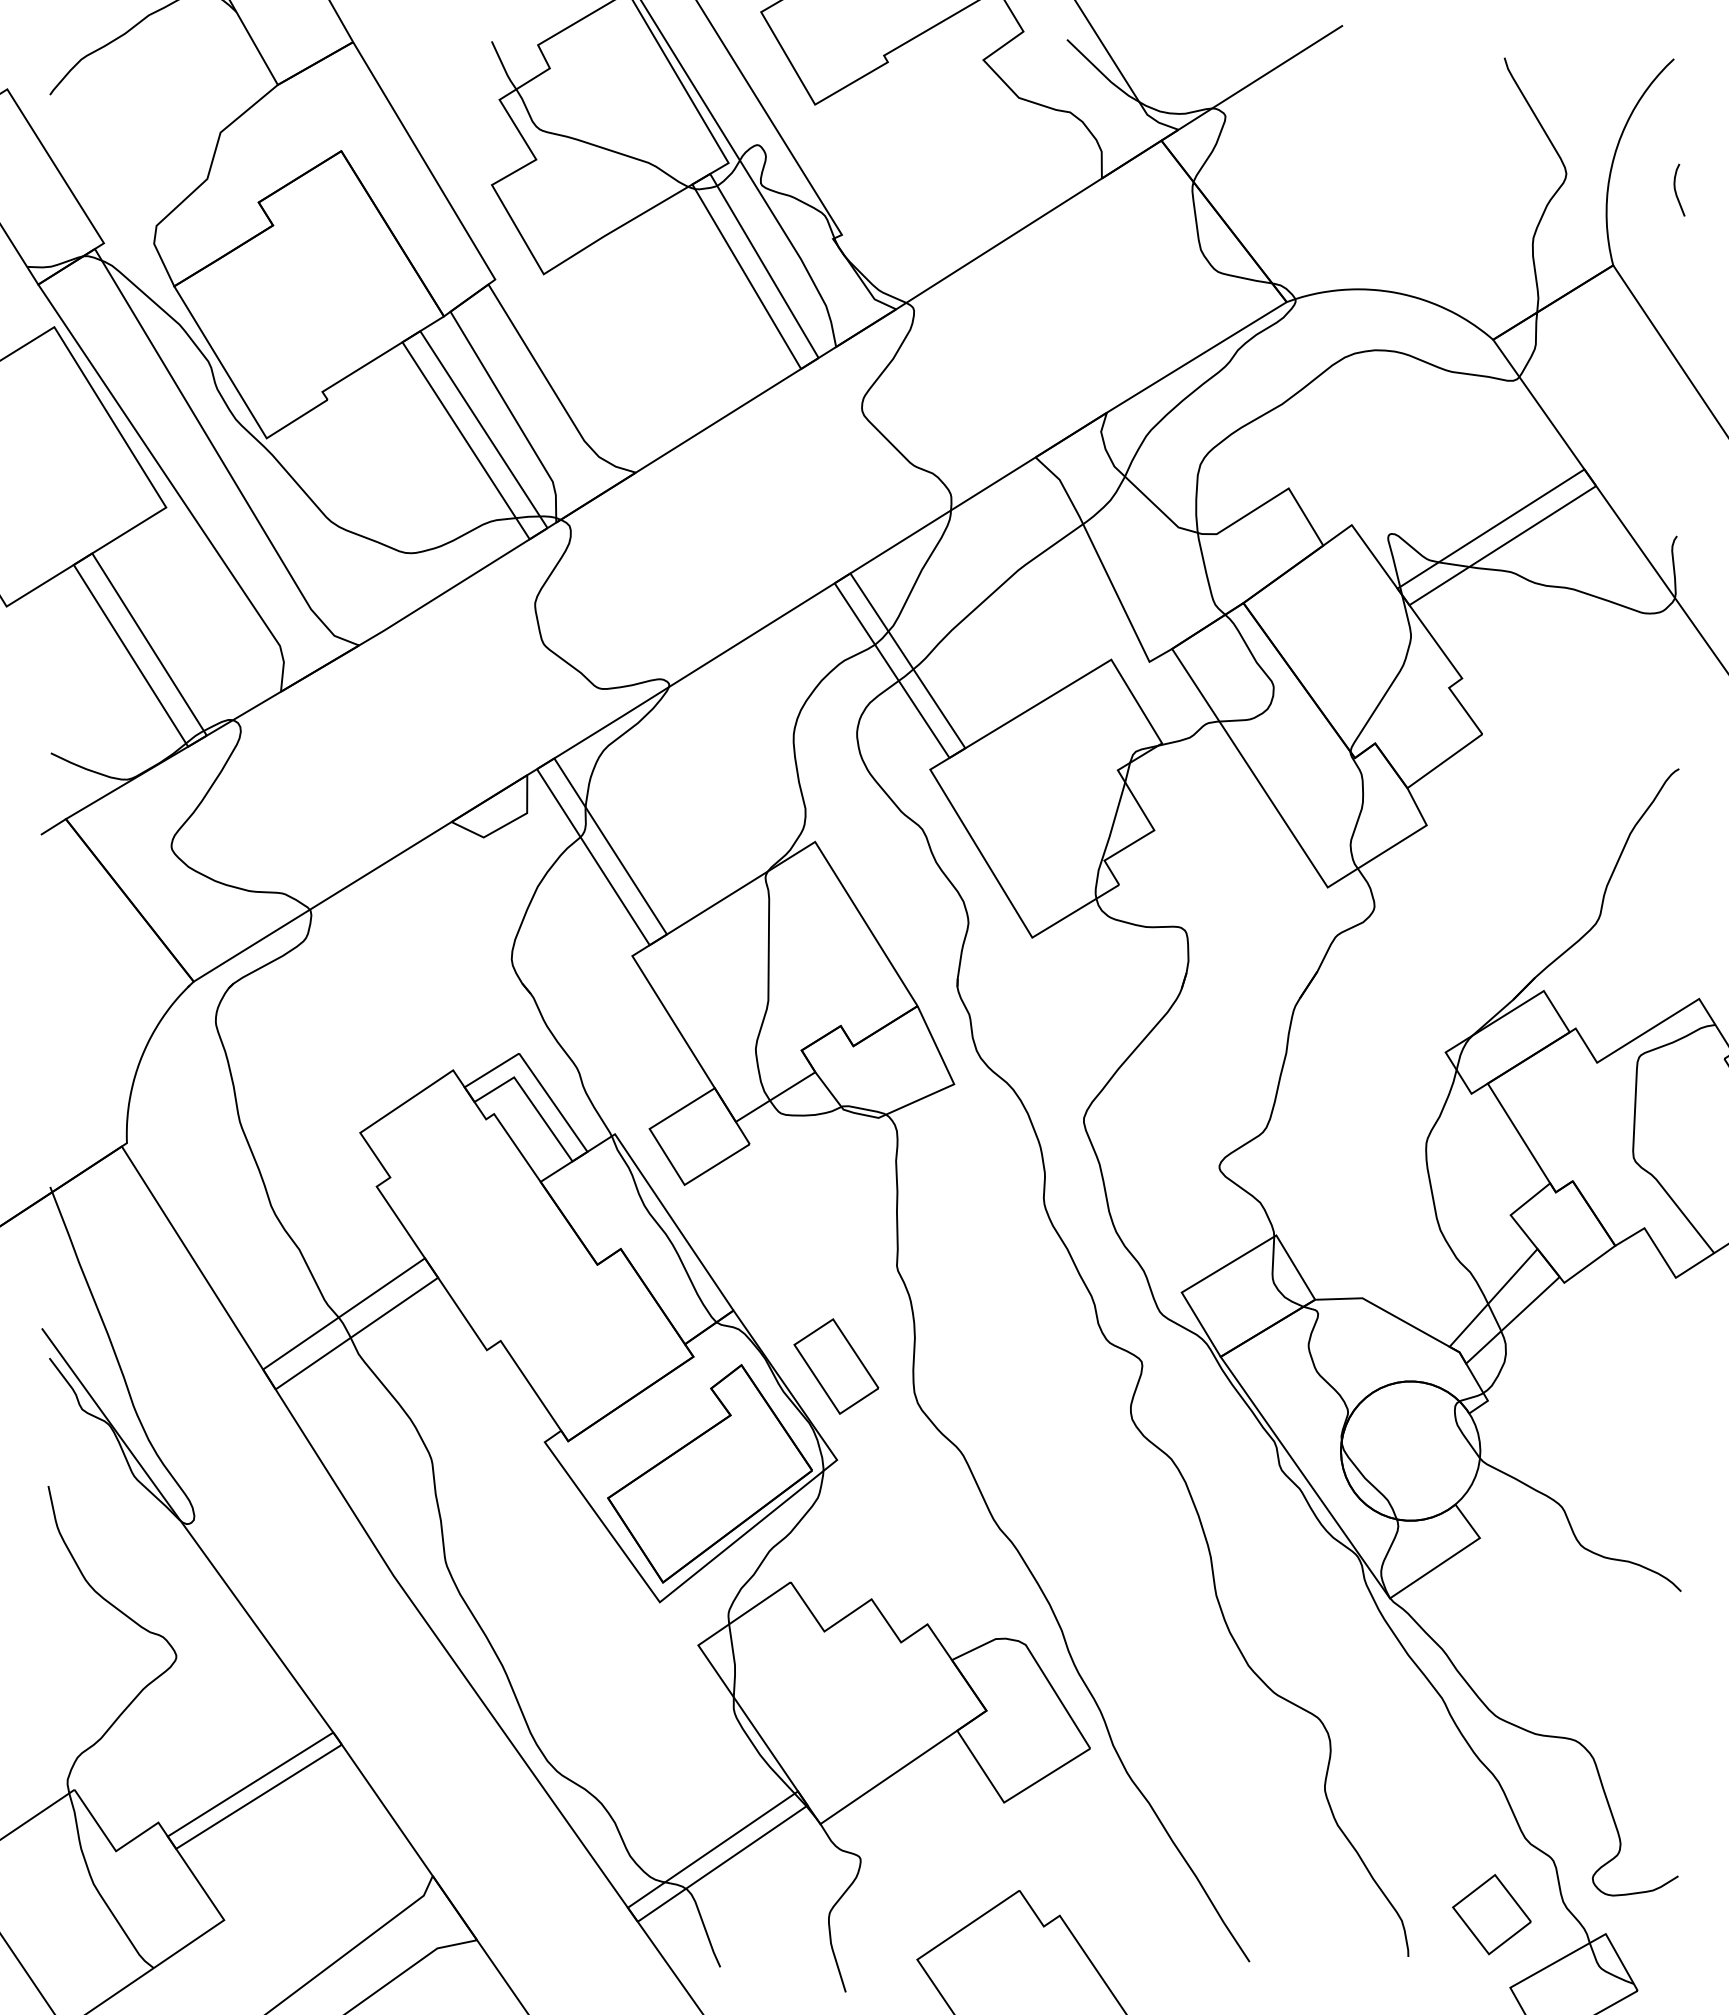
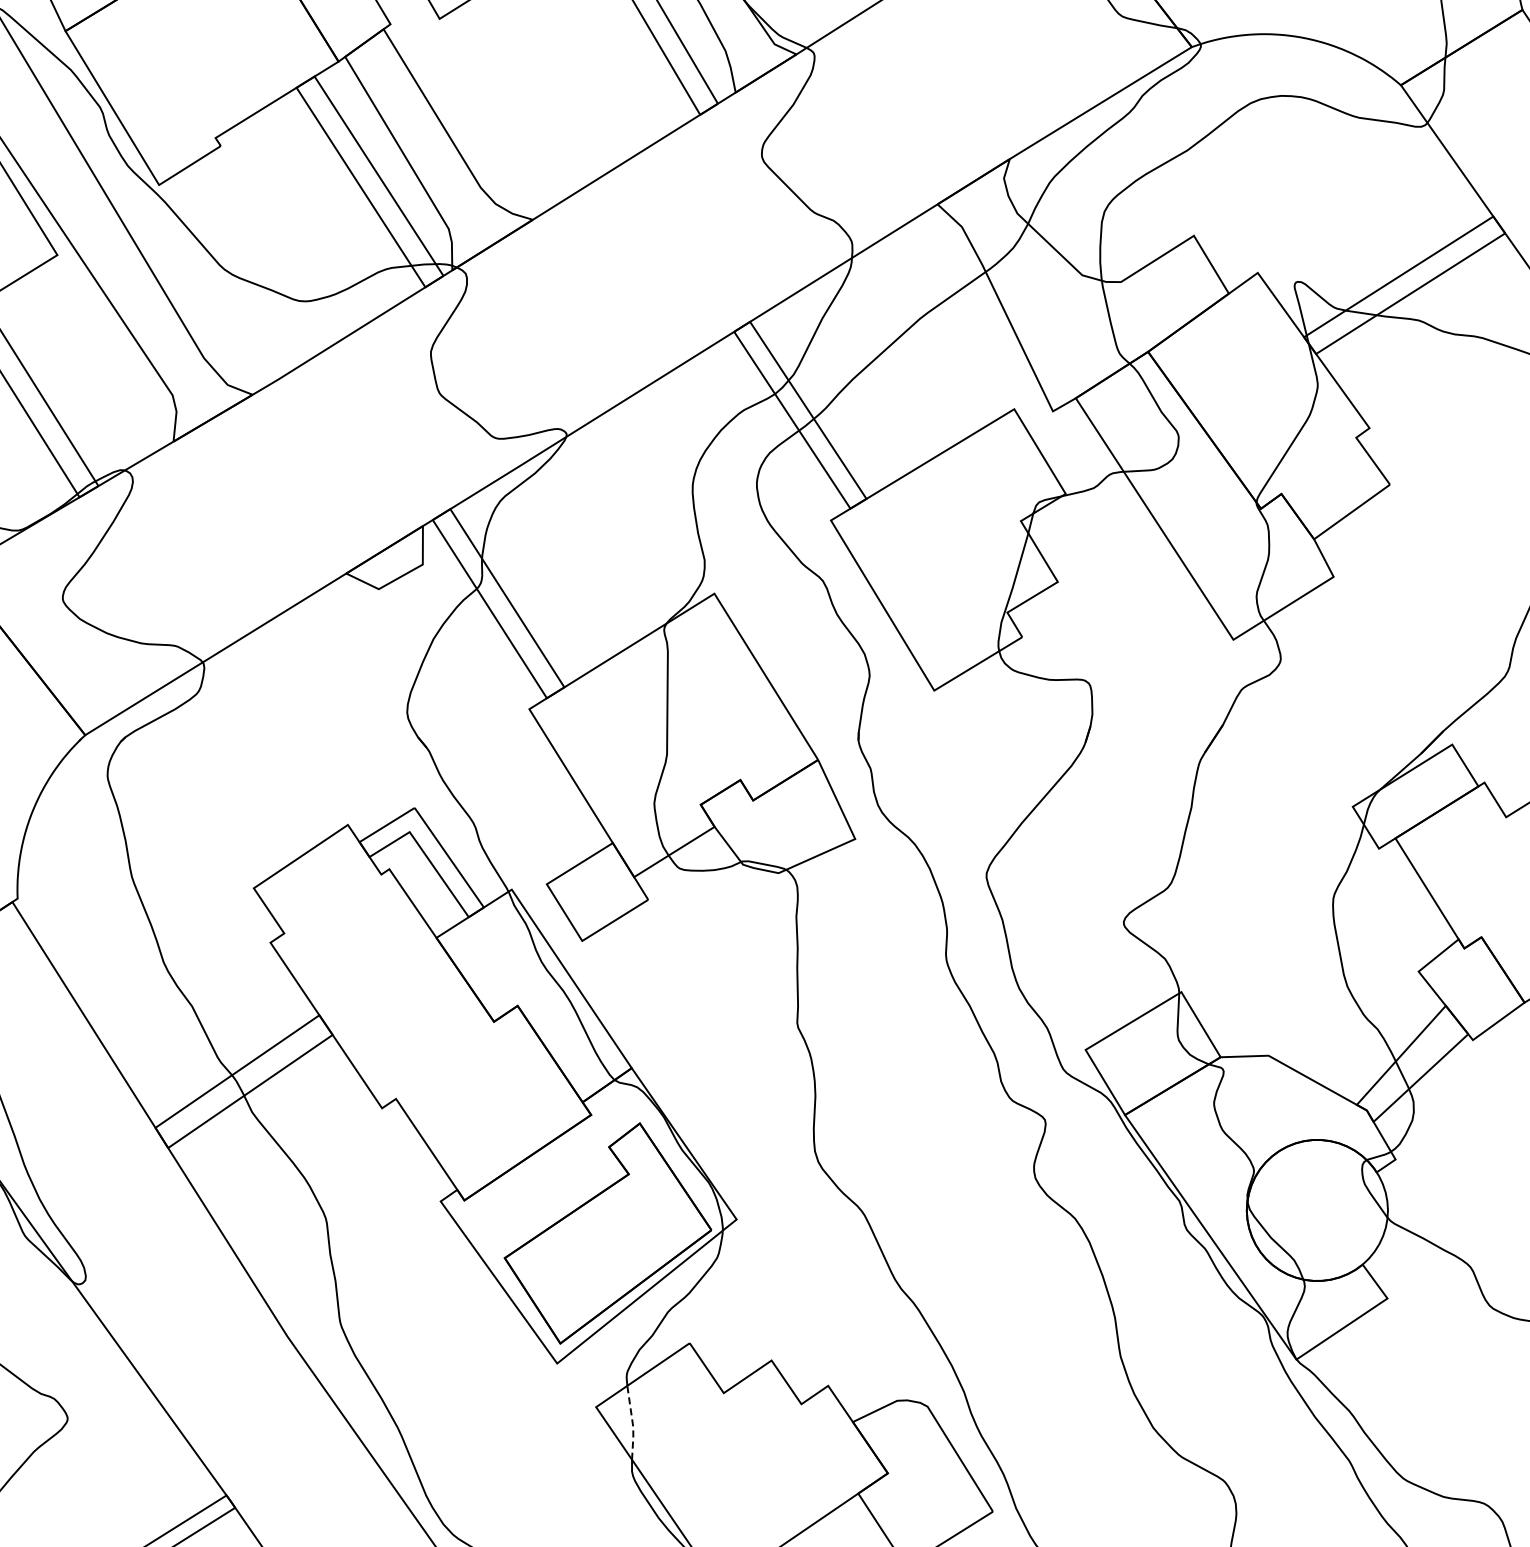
part: (836, 1366) -> (736, 1124), removed
line: (734, 1662) -> (632, 1424), solid -> dashed

